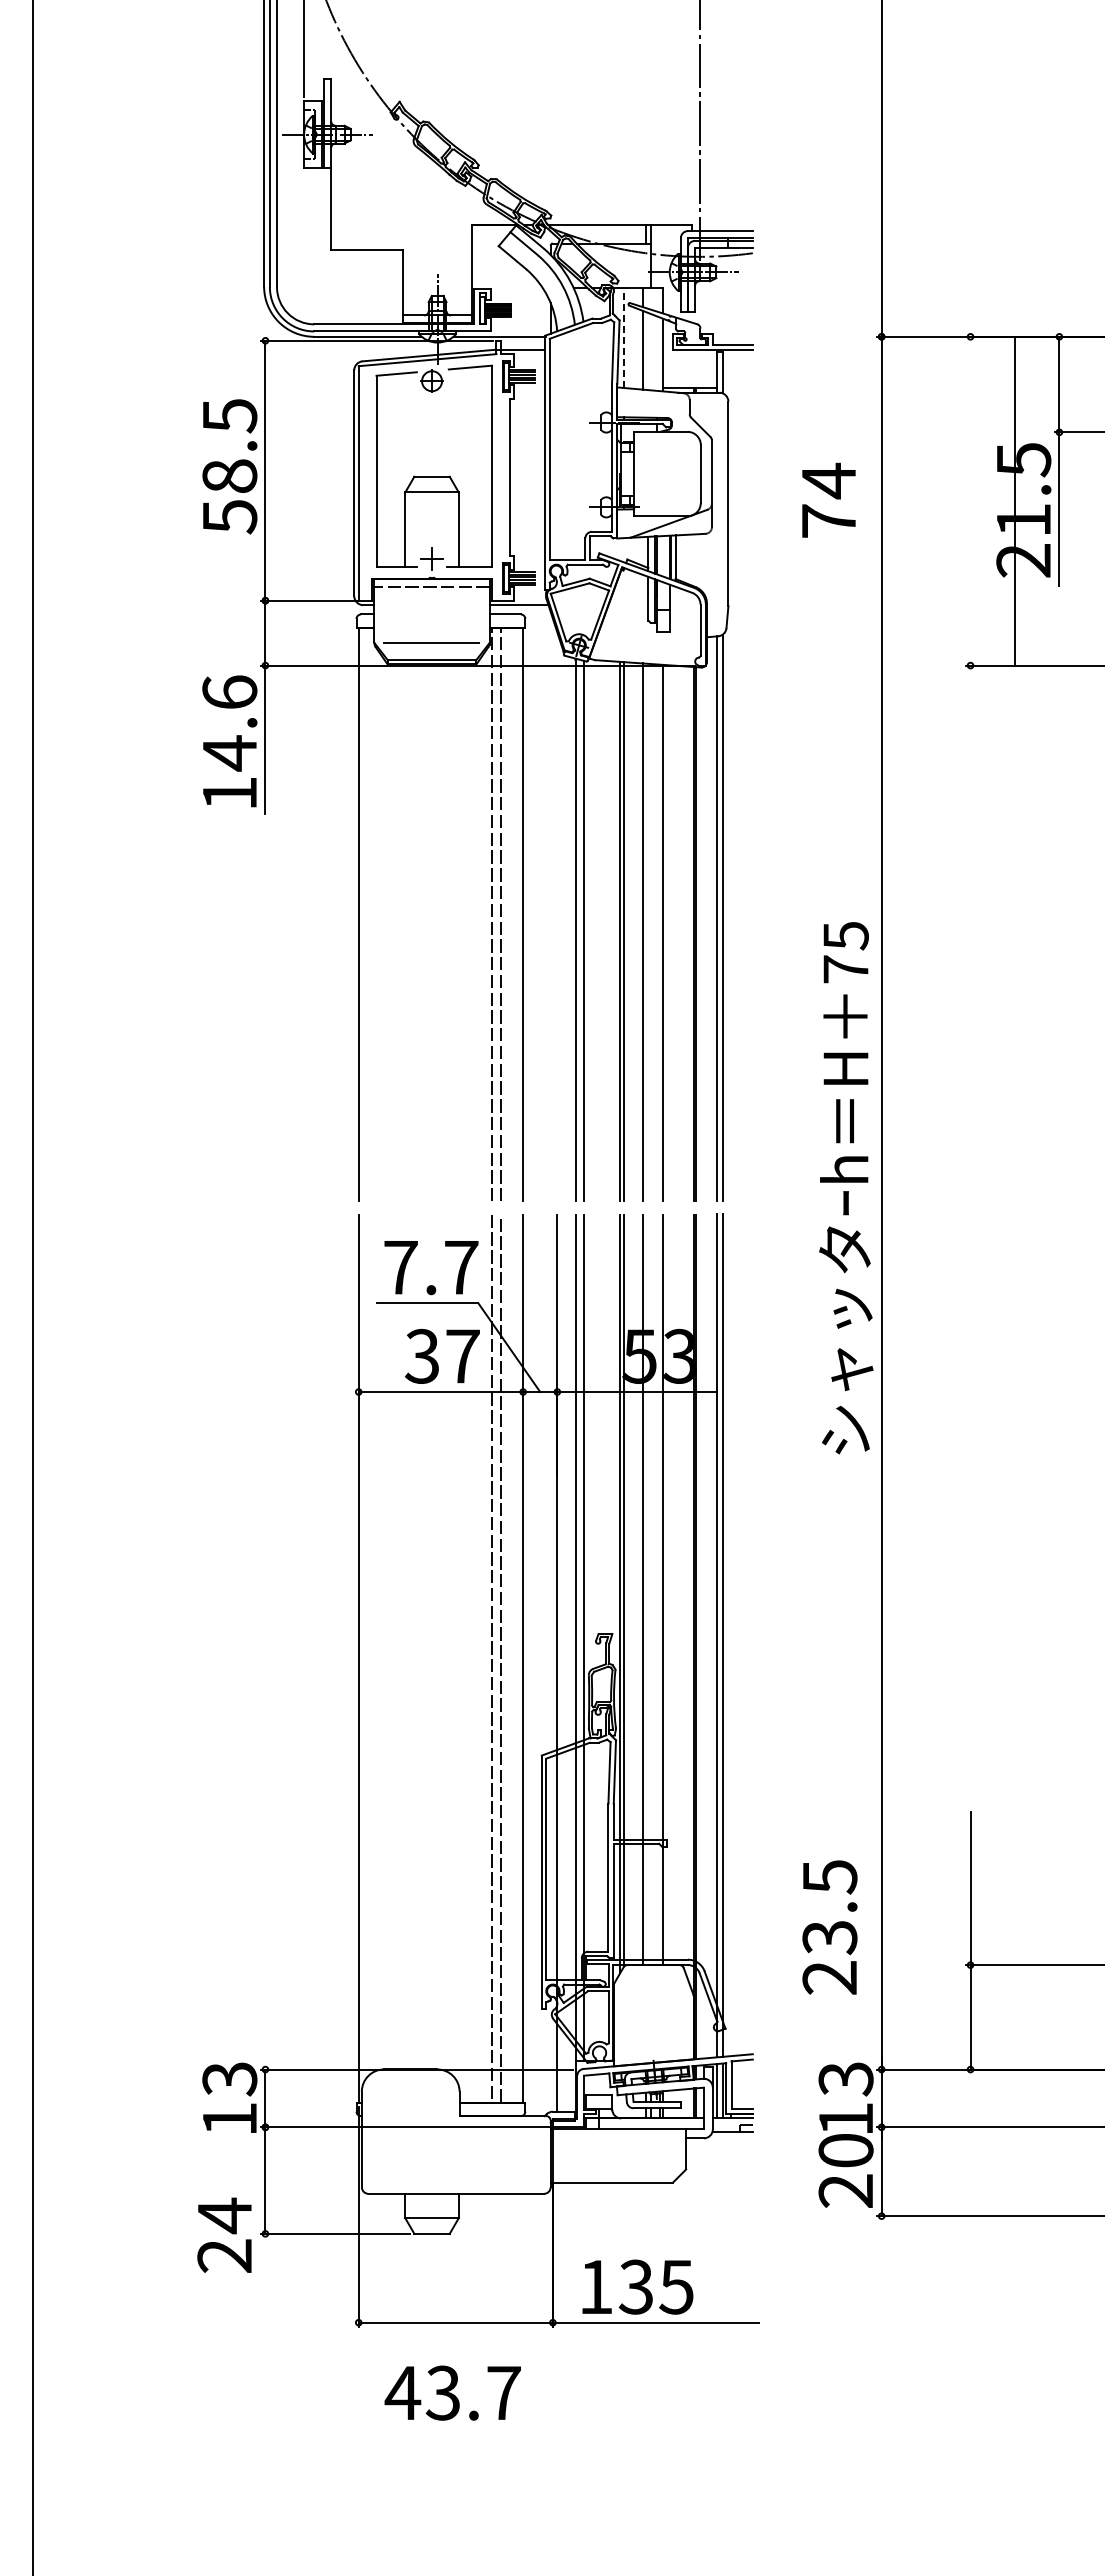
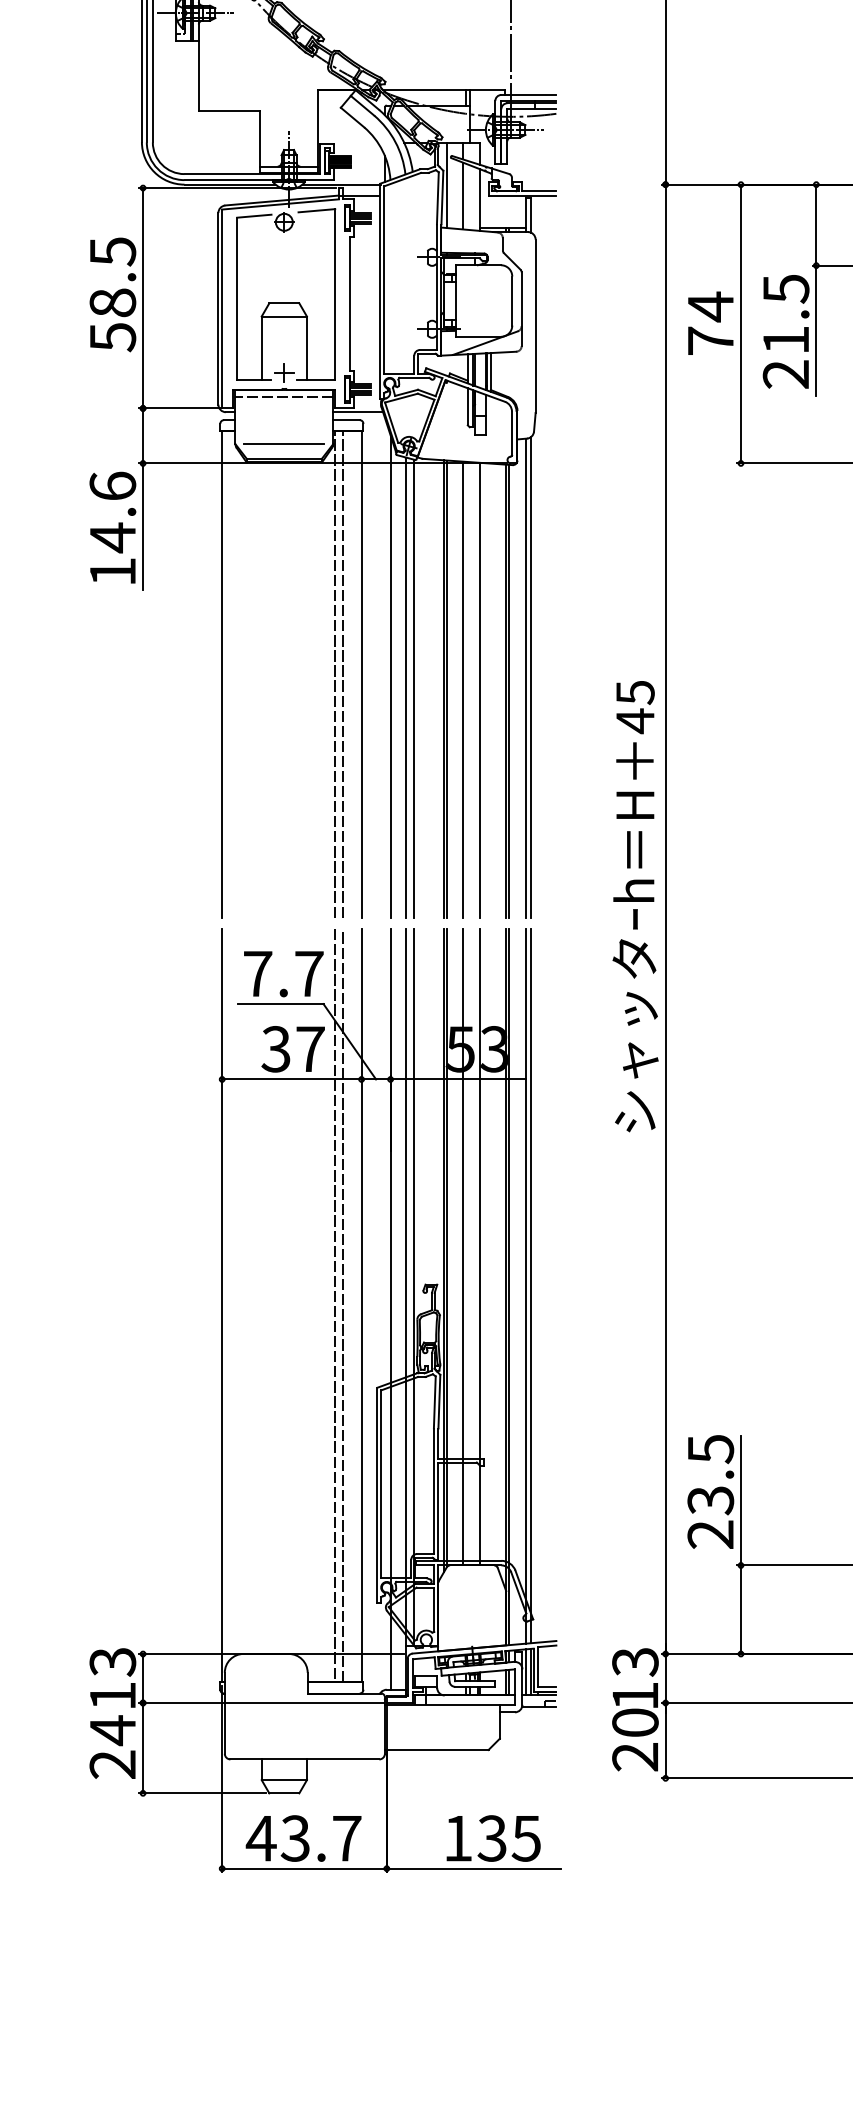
line: (624, 337) -> (447, 185), dashed -> solid
text: (828, 499) -> (710, 322), moved
line: (1014, 500) -> (740, 323), moved
line: (557, 916) -> (390, 676), added
text: (845, 969) -> (634, 721), 75 -> 45
text: (829, 1927) -> (710, 1492), moved
text: (224, 2234) -> (112, 1746), moved
text: (637, 2286) -> (493, 1837), moved
text: (452, 2392) -> (303, 1837), moved

